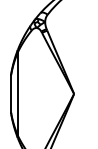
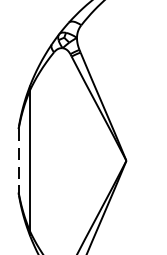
line: (11, 94) -> (19, 161), solid -> dashed

